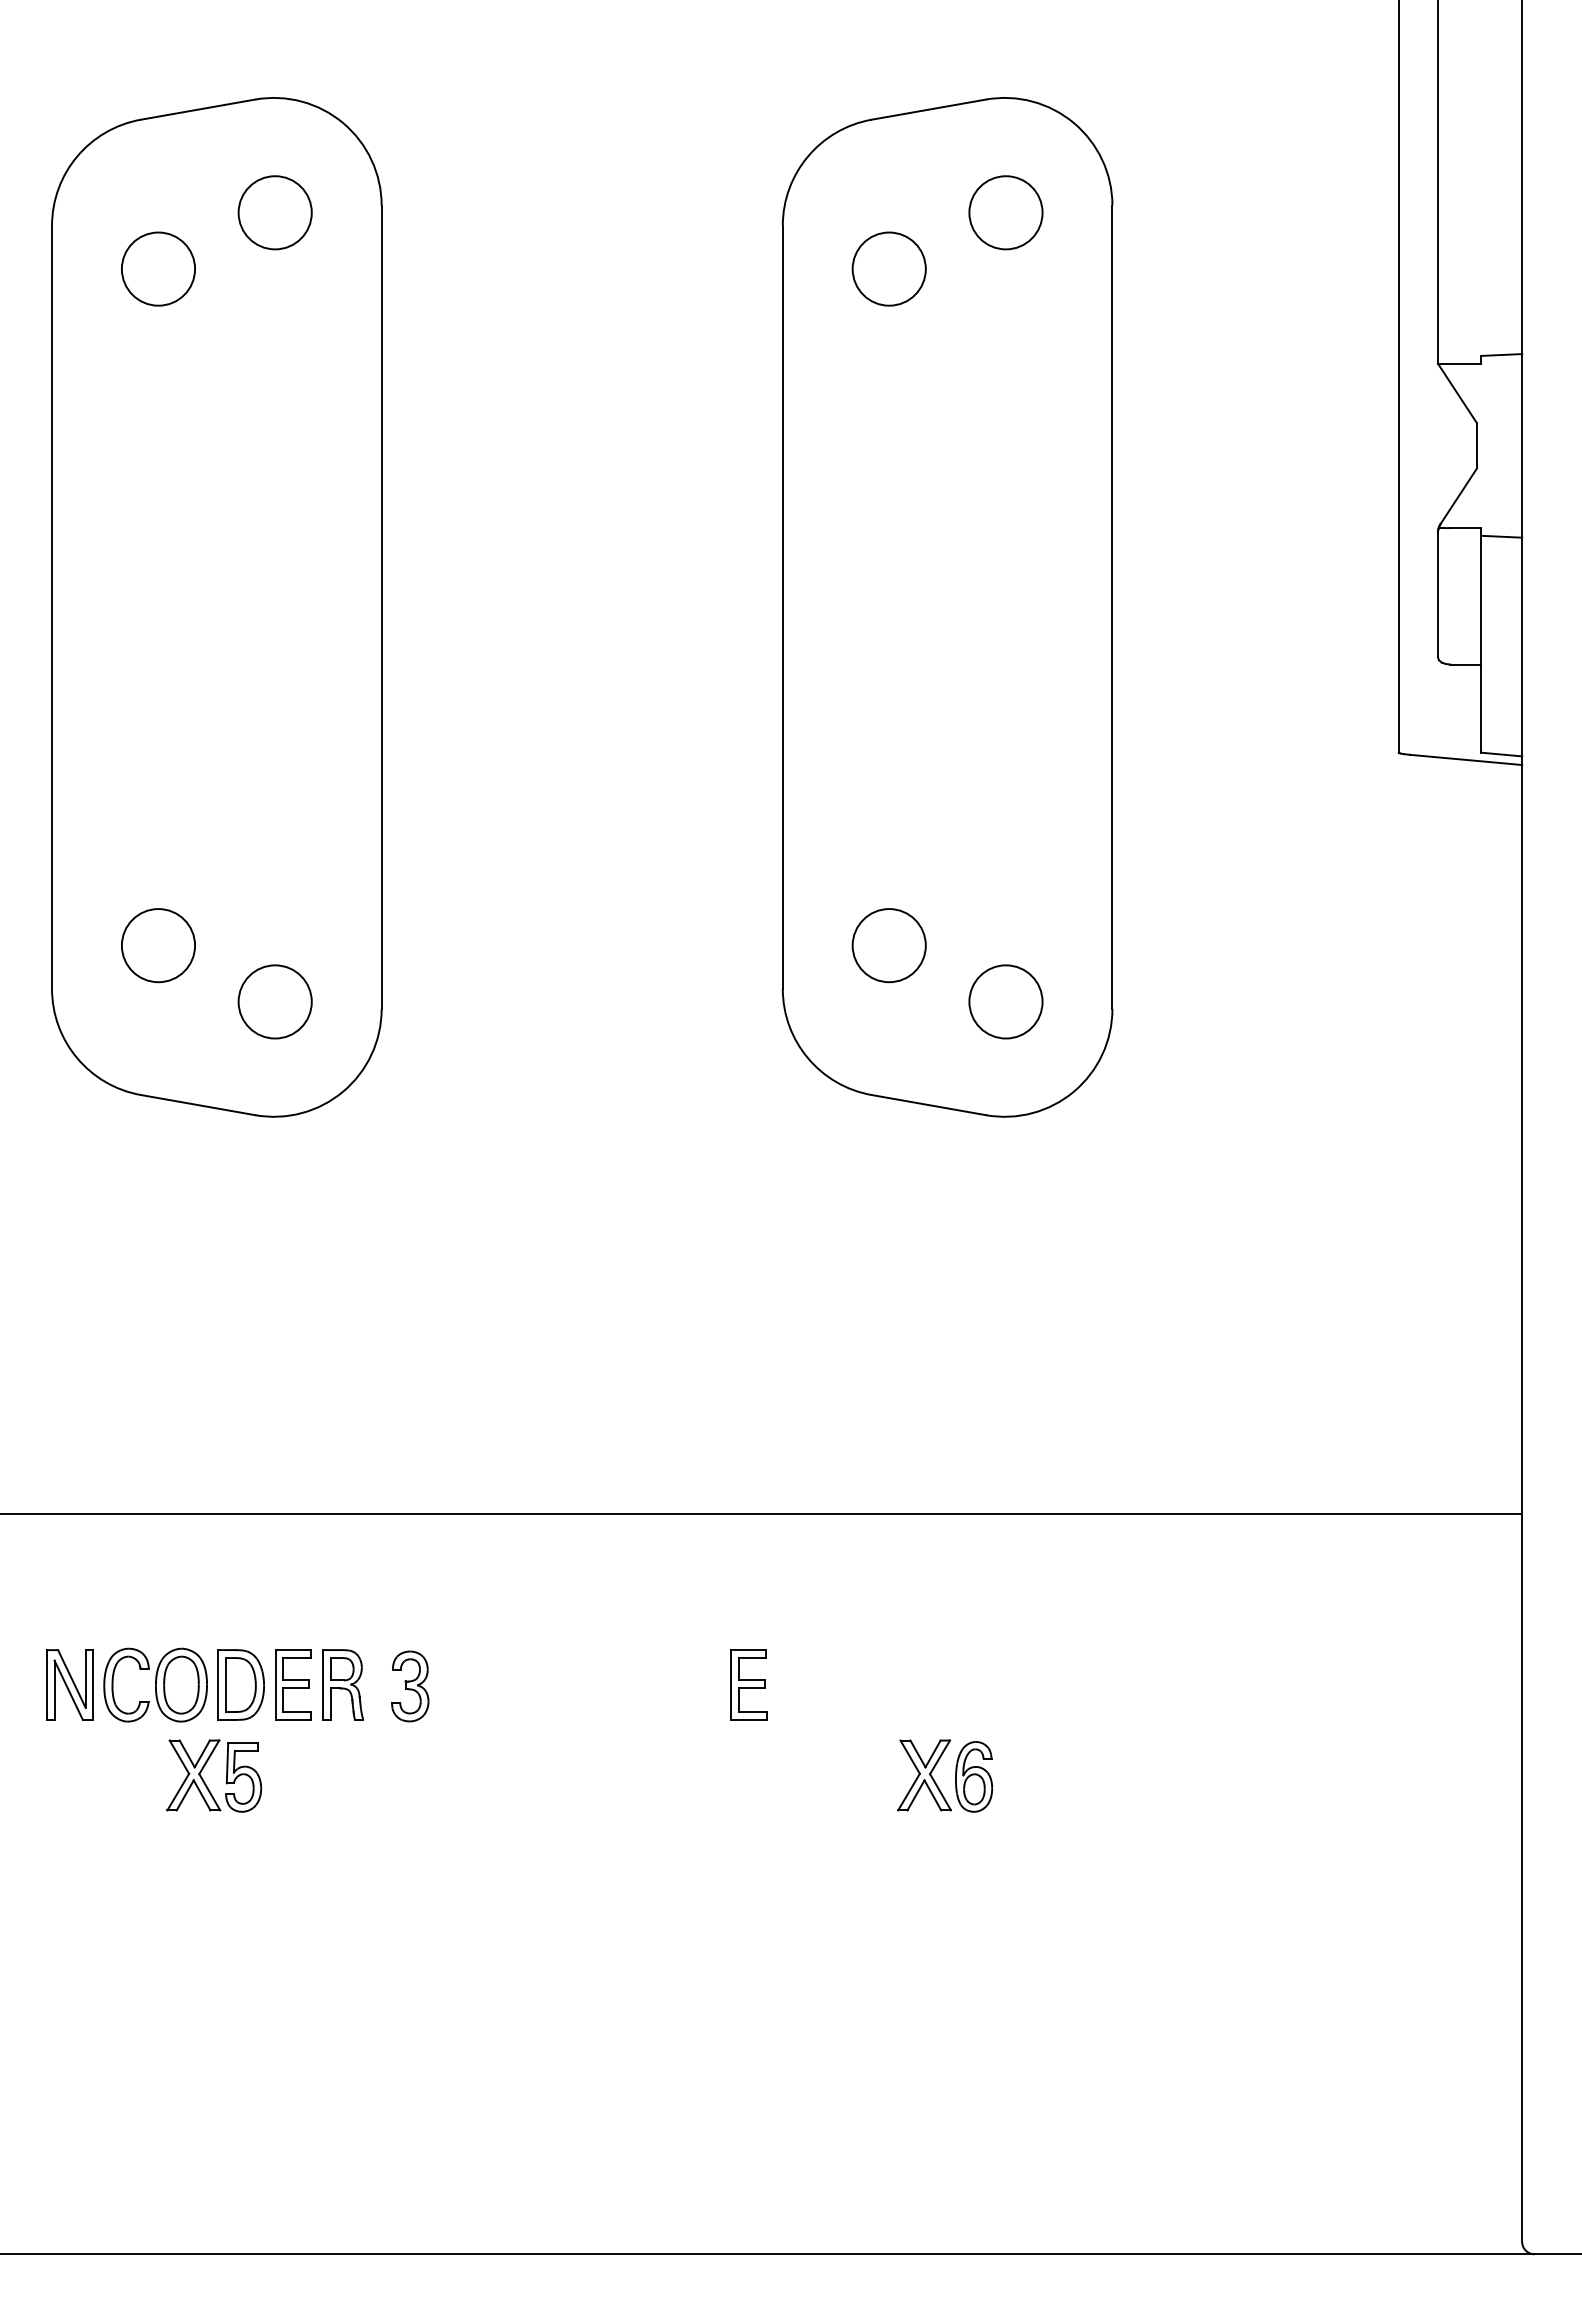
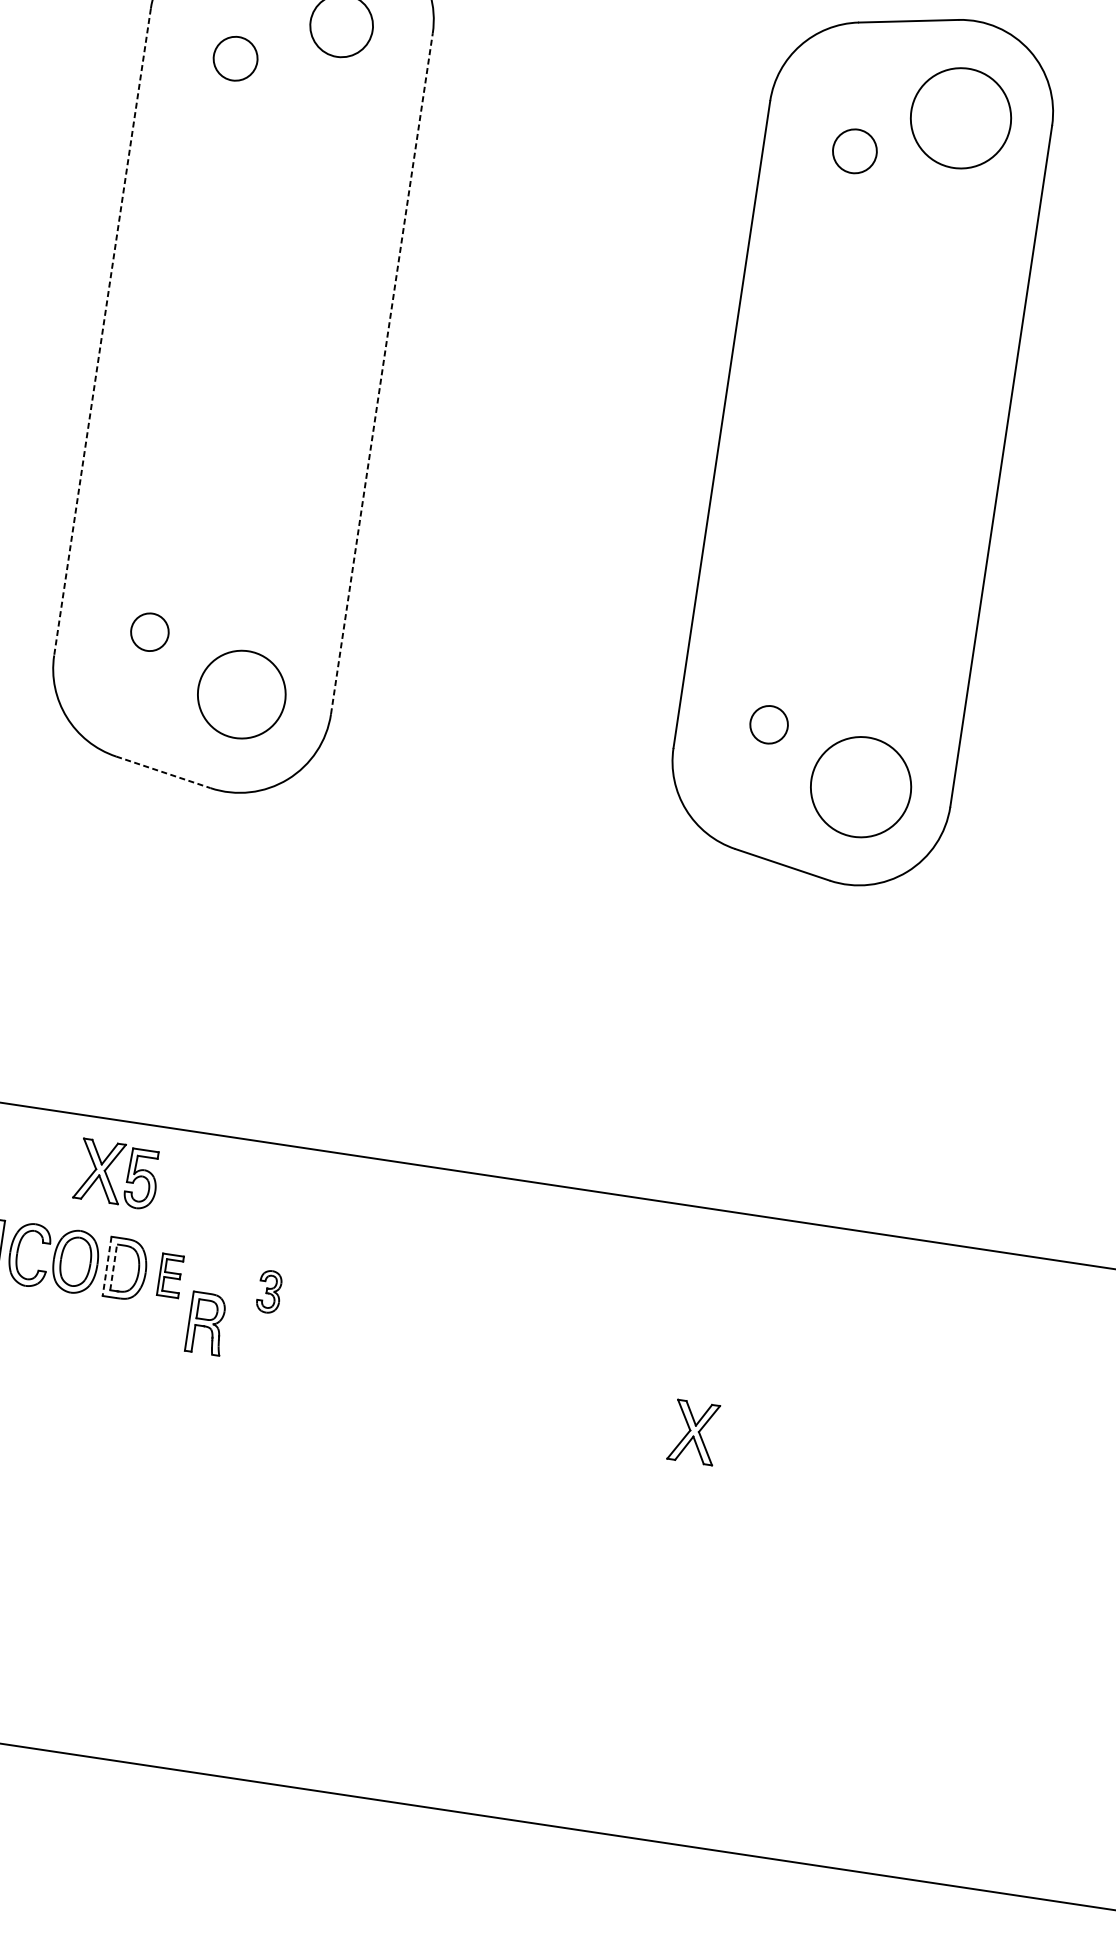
circle: (1005, 212) -> (960, 118), size x1.6
circle: (158, 268) -> (235, 58), size x0.7
circle: (888, 268) -> (854, 150), size x0.7
line: (52, 607) -> (102, 332), solid -> dashed
line: (381, 607) -> (381, 373), solid -> dashed
circle: (158, 945) -> (149, 632), size x0.6
circle: (888, 945) -> (768, 724), size x0.6
circle: (274, 1001) -> (241, 694), size x1.4
circle: (1005, 1001) -> (860, 786), size x1.6
line: (198, 1105) -> (163, 772), solid -> dashed
part: (293, 1684) -> (170, 1275), size x0.7
part: (342, 1684) -> (206, 1323), moved
part: (748, 1684) -> (556, 1333), removed
line: (218, 1685) -> (107, 1266), solid -> dashed
line: (226, 1685) -> (113, 1267), solid -> dashed
part: (410, 1686) -> (269, 1291), size x0.7
part: (974, 1776) -> (736, 1439), removed
part: (204, 1780) -> (108, 1176), moved

